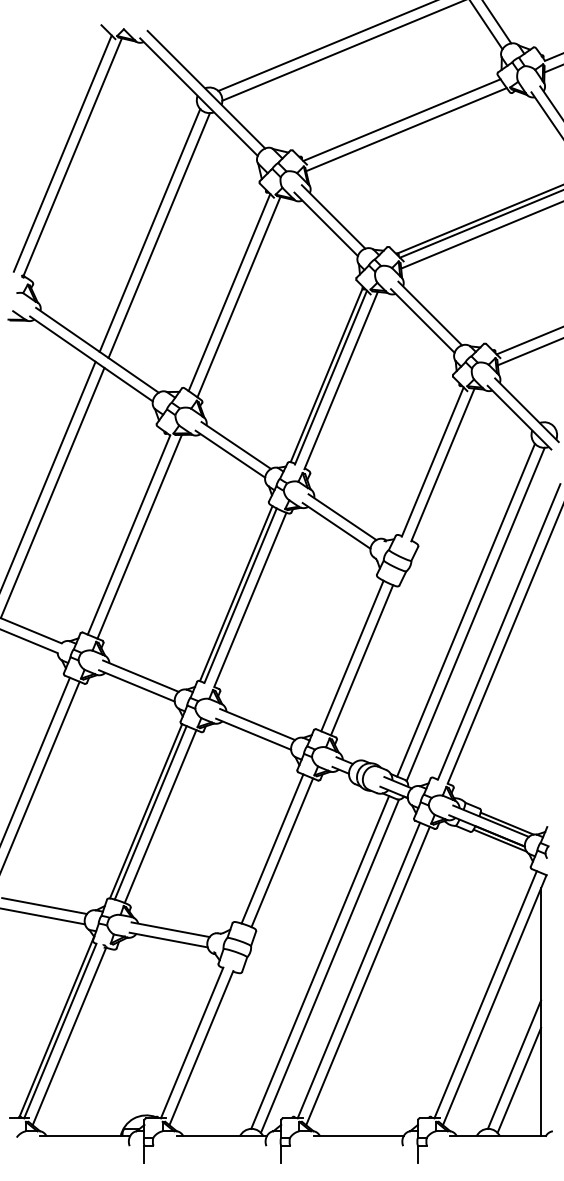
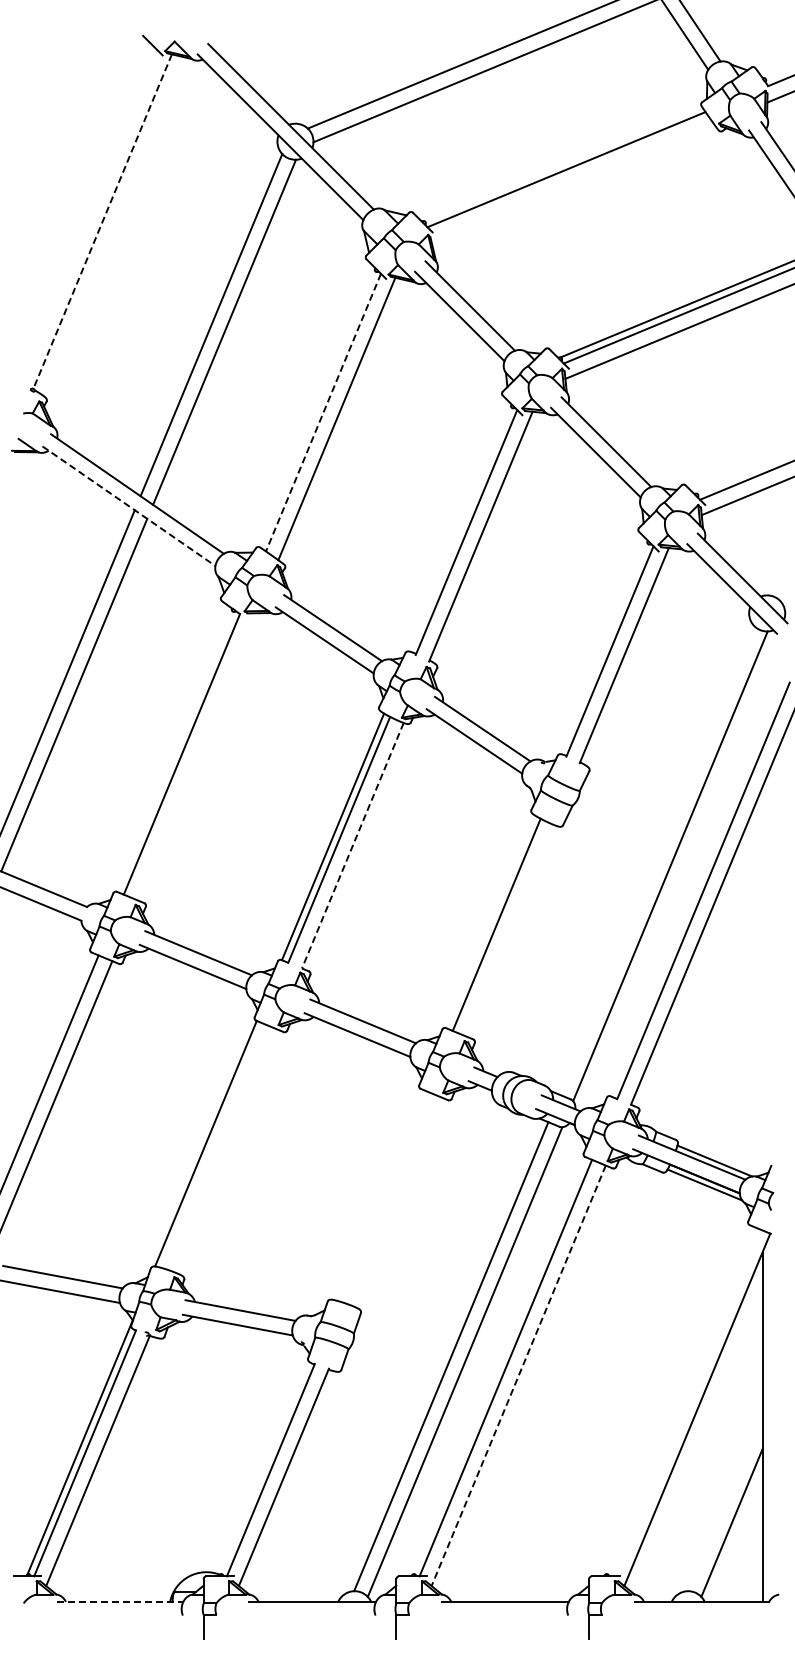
line: (406, 129) -> (572, 182), removed
line: (62, 153) -> (88, 216), removed
line: (72, 156) -> (102, 221), solid -> dashed
line: (229, 293) -> (323, 413), solid -> dashed
line: (91, 359) -> (129, 506), solid -> dashed
line: (326, 374) -> (460, 528), removed
line: (139, 536) -> (196, 756), removed
line: (250, 599) -> (352, 845), solid -> dashed
line: (465, 609) -> (656, 859), removed
line: (362, 660) -> (510, 930), removed
line: (150, 812) -> (212, 1145), removed
line: (159, 816) -> (225, 1150), removed
line: (272, 848) -> (383, 1196), removed
line: (282, 852) -> (397, 1201), removed
line: (367, 975) -> (518, 1375), solid -> dashed
line: (485, 994) -> (684, 1401), removed
line: (514, 1064) -> (724, 1500), removed
line: (85, 1136) -> (120, 1601), solid -> dashed

